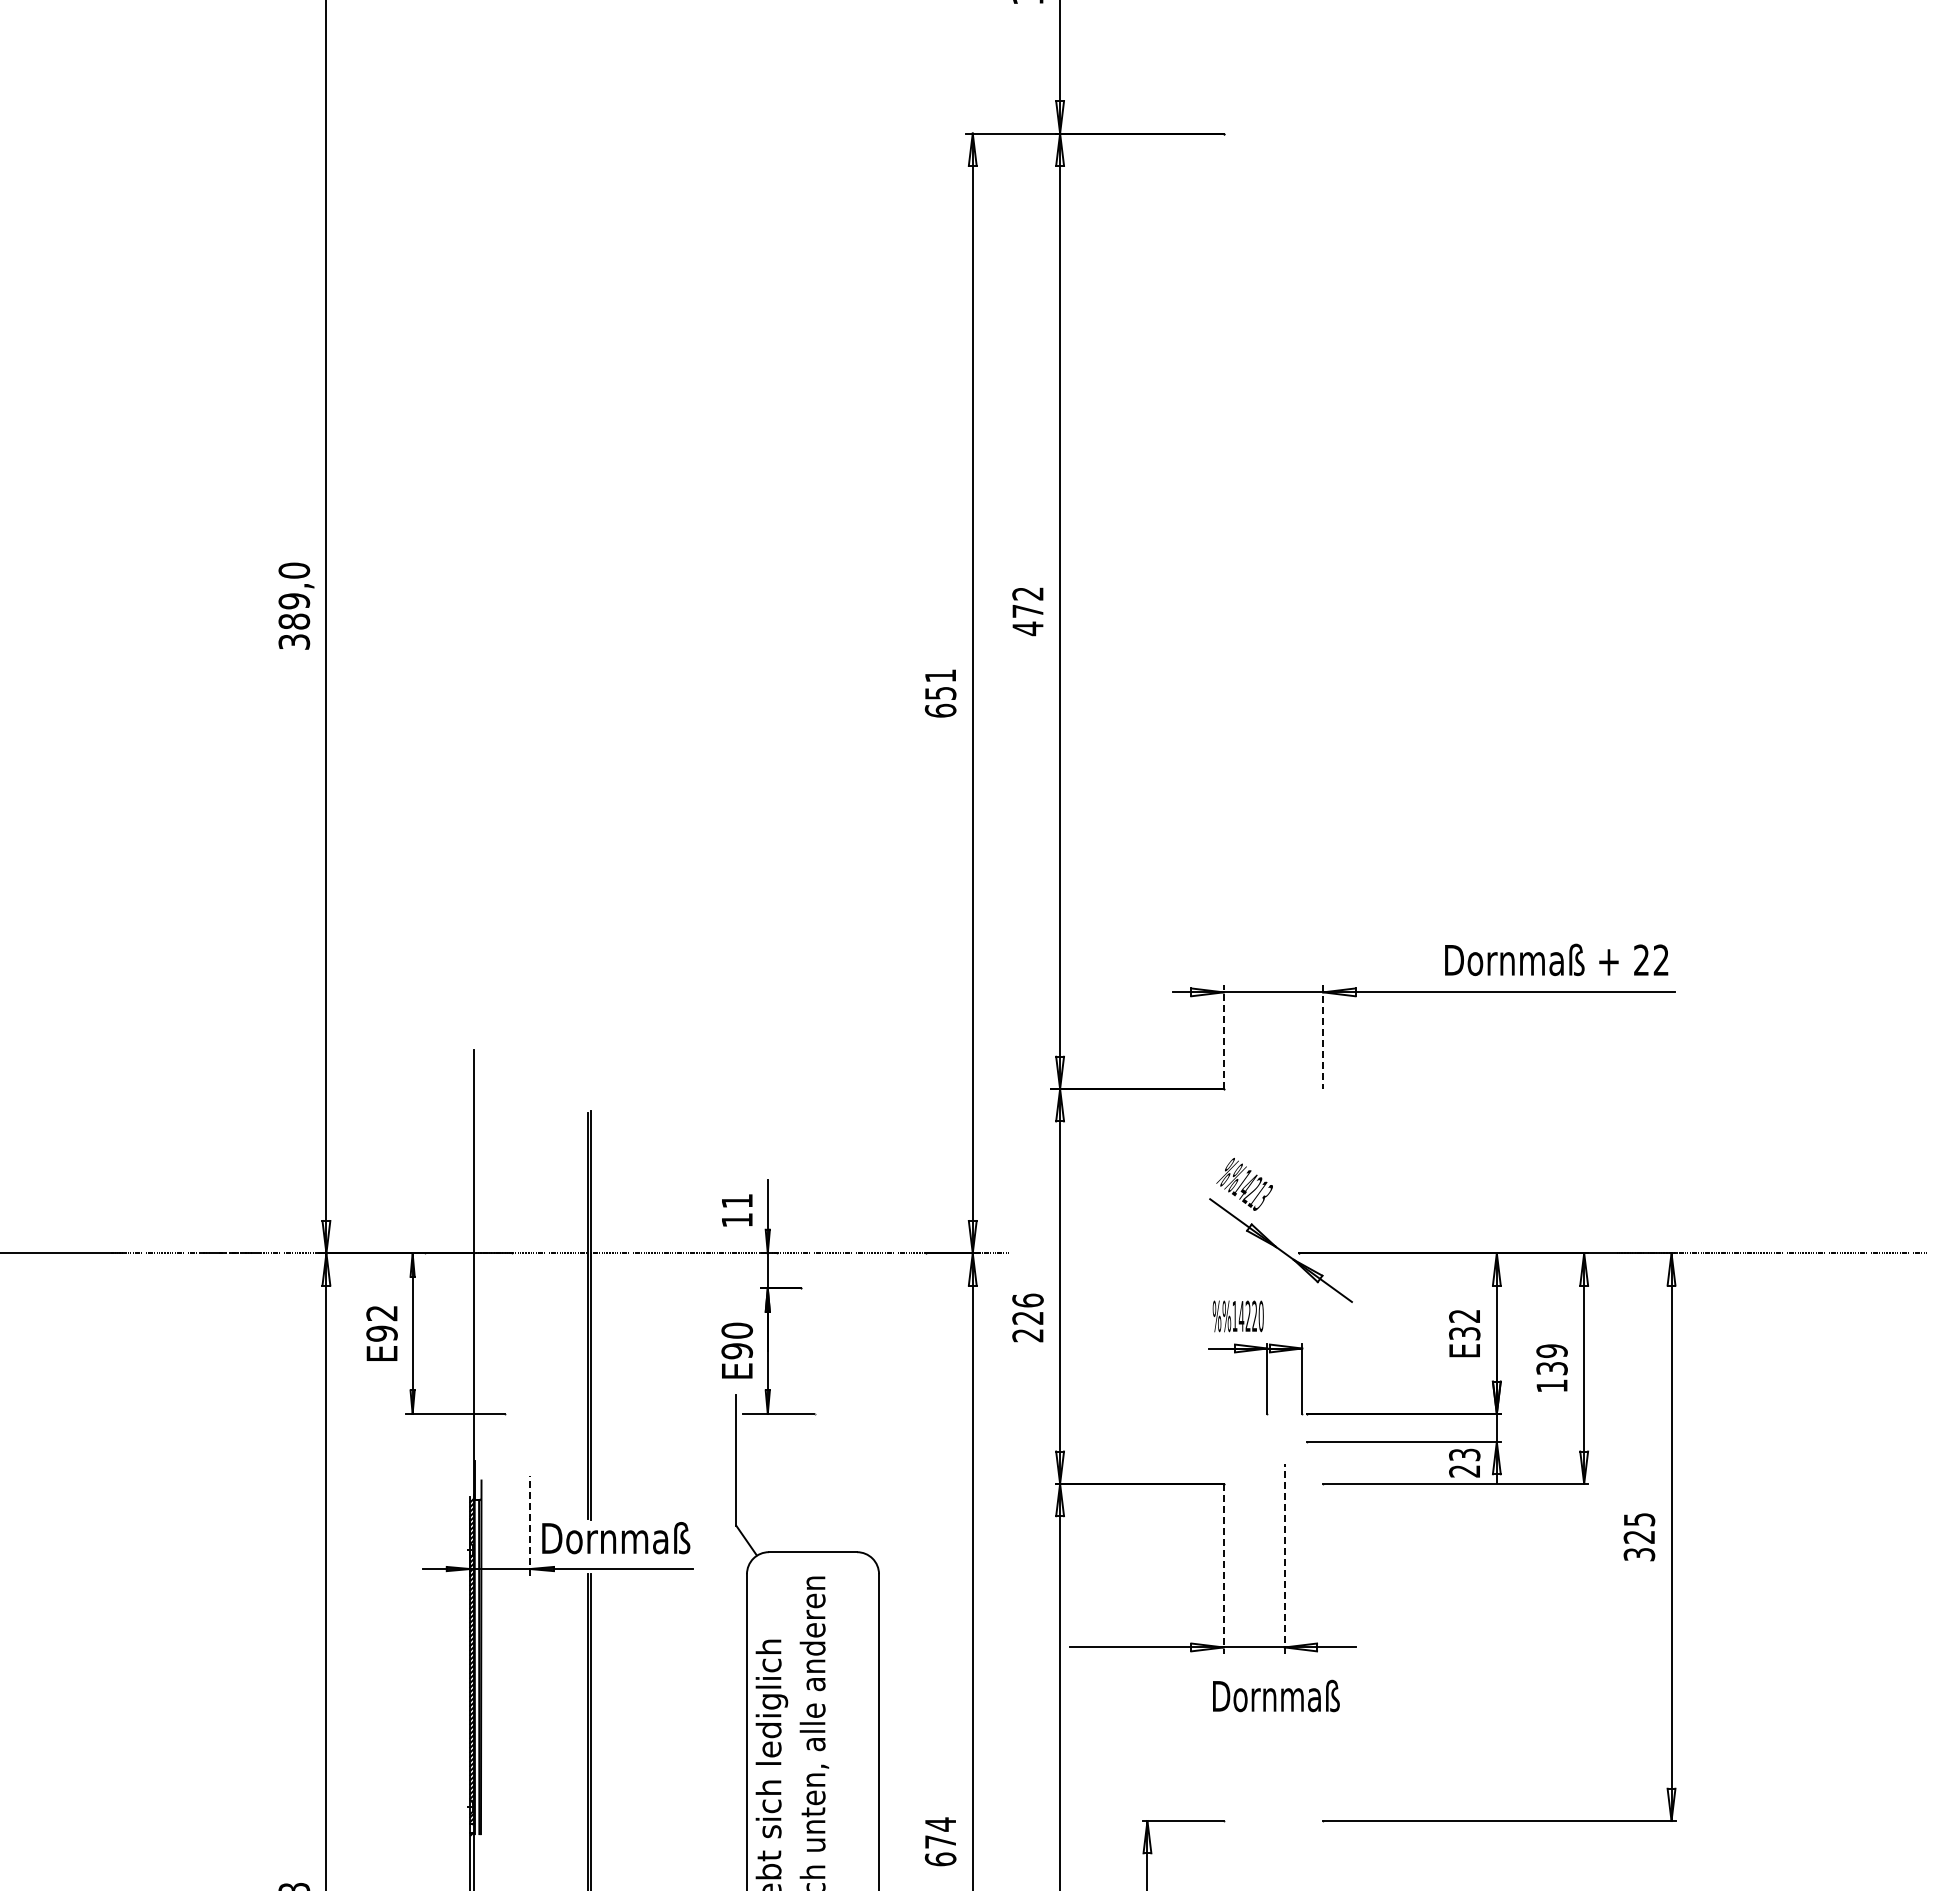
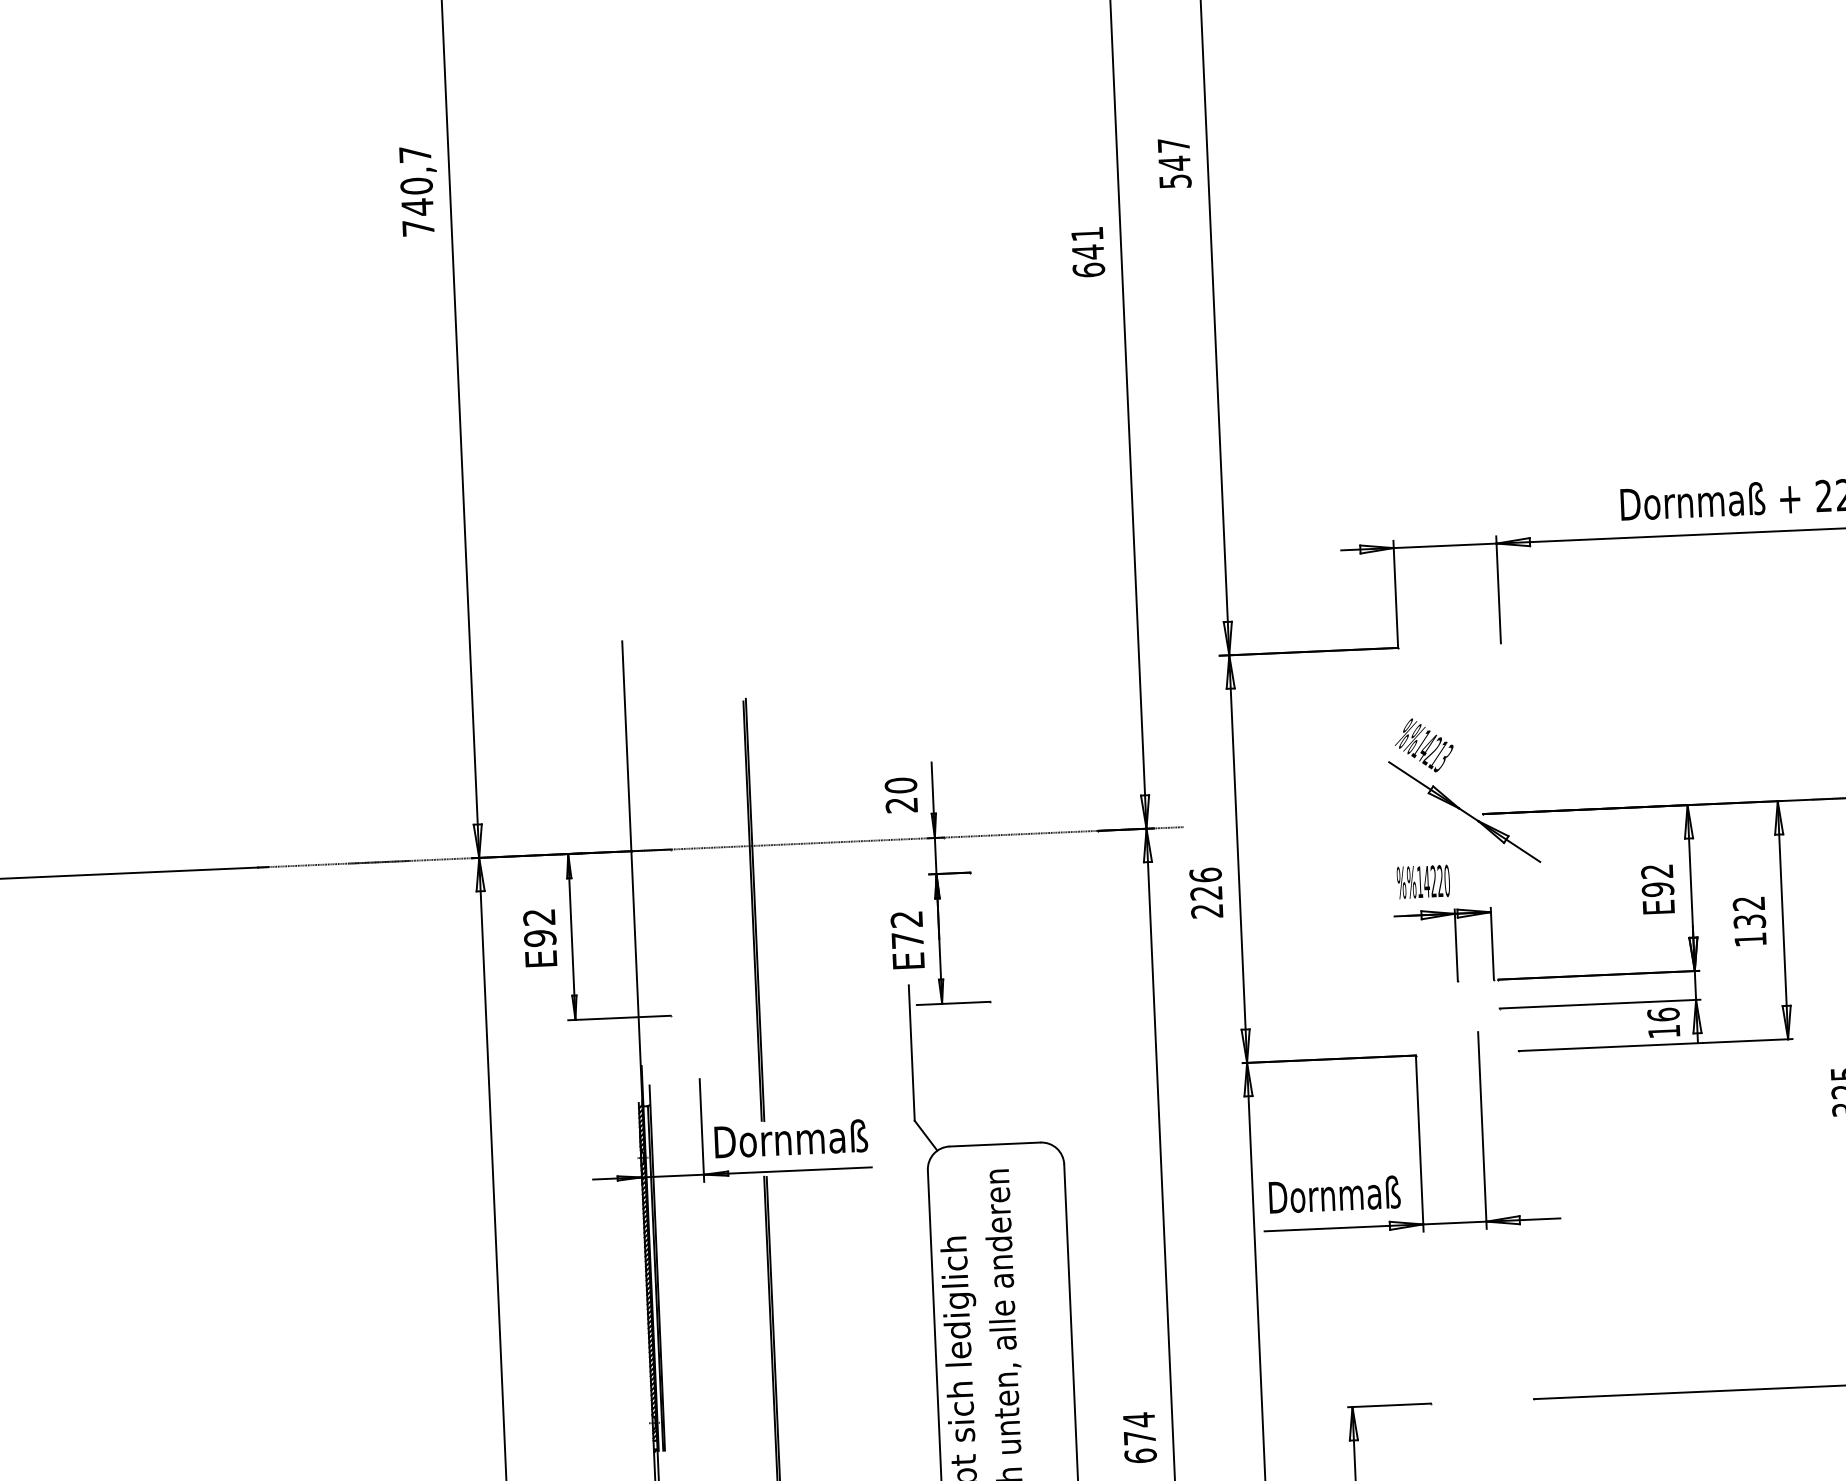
text: (294, 605) -> (417, 190), 389,0 -> 740,7
text: (1027, 611) -> (1174, 163), 472 -> 547
text: (940, 693) -> (1087, 252), 651 -> 641
line: (1223, 1037) -> (1395, 594), dashed -> solid
line: (1323, 1037) -> (1498, 590), dashed -> solid
text: (736, 1210) -> (900, 795), 11 -> 20
text: (1464, 1333) -> (1657, 889), E32 -> E92
text: (737, 1340) -> (907, 929), E90 -> E72
text: (1551, 1351) -> (1748, 904), 139 -> 132
text: (1464, 1462) -> (1663, 1022), 23 -> 16
line: (530, 1526) -> (702, 1130), dashed -> solid
line: (1284, 1558) -> (1482, 1129), dashed -> solid
line: (1223, 1569) -> (1419, 1143), dashed -> solid
text: (1276, 1695) -> (1334, 1194), moved

